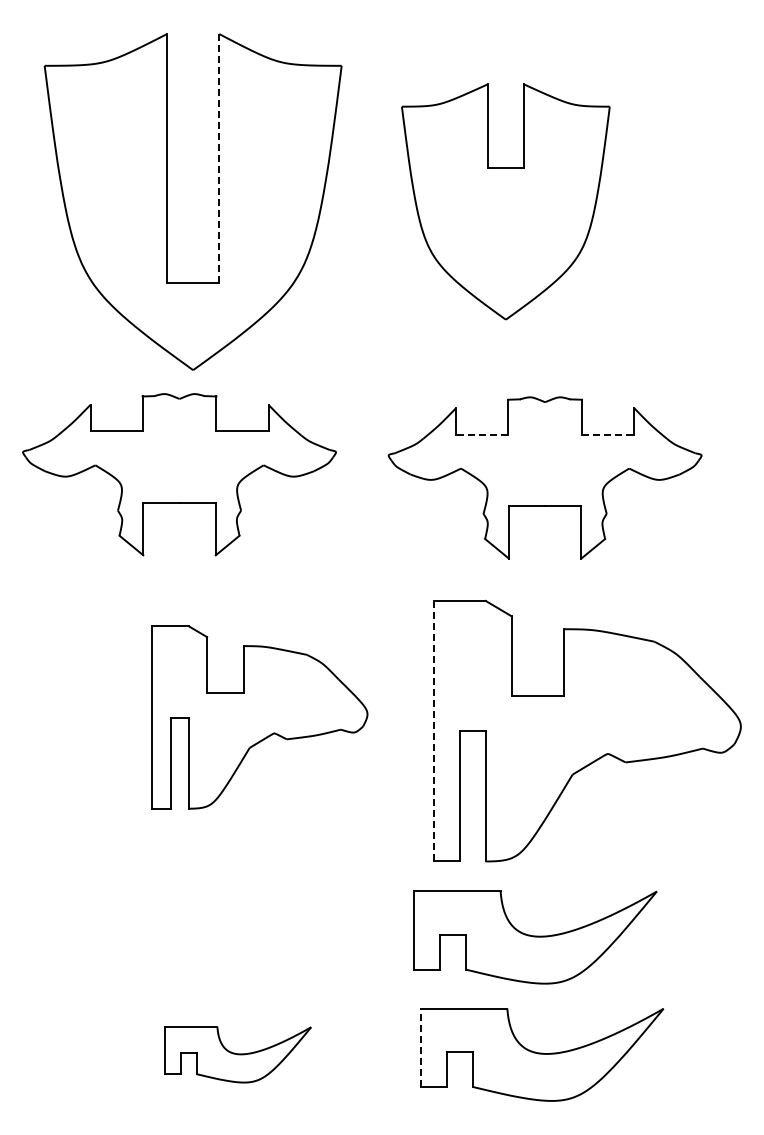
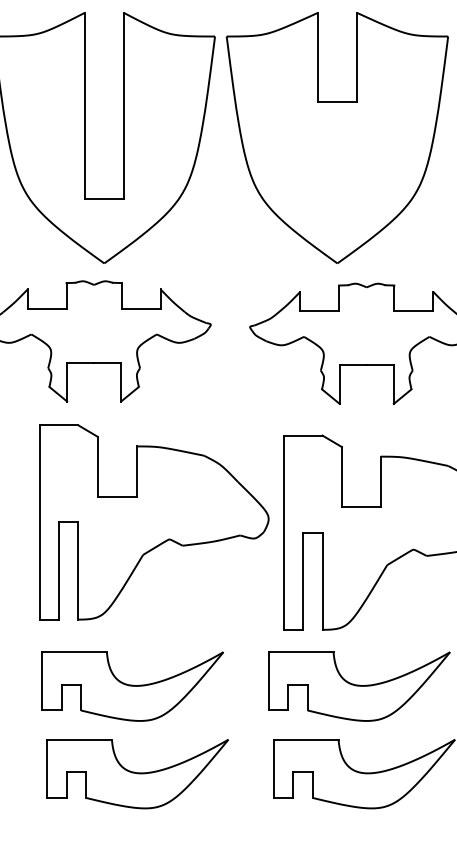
line: (219, 158) -> (123, 105), dashed -> solid
part: (505, 201) -> (337, 137), size x1.43
line: (481, 434) -> (319, 311), dashed -> solid
line: (608, 434) -> (414, 311), dashed -> solid
part: (259, 717) -> (153, 522), size x1.43
line: (433, 731) -> (283, 532), dashed -> solid
part: (231, 937) -> (132, 686), added
line: (420, 1047) -> (273, 768), dashed -> solid
part: (238, 1054) -> (138, 773), size x1.67

